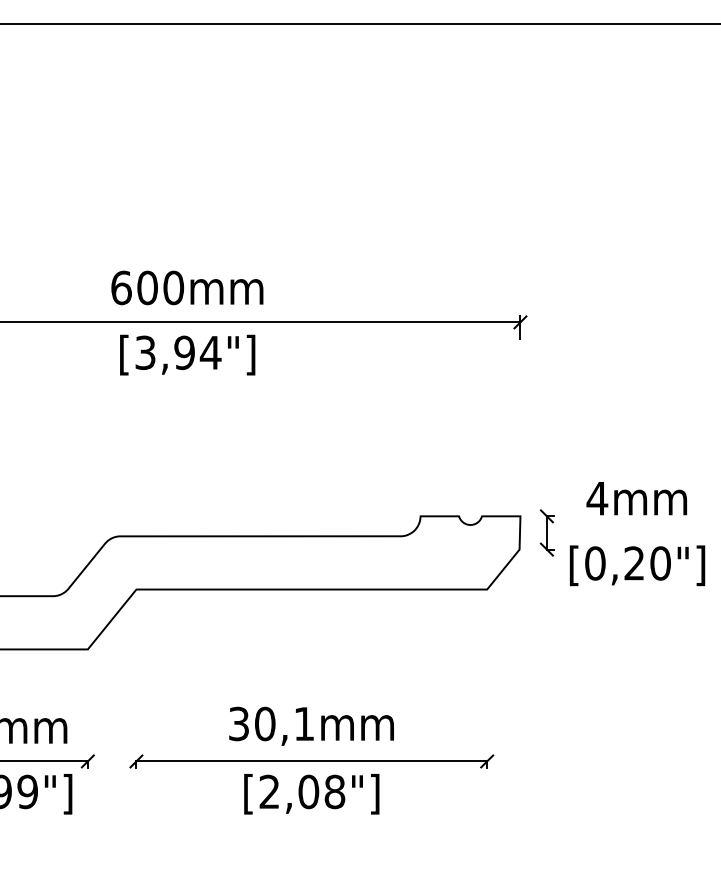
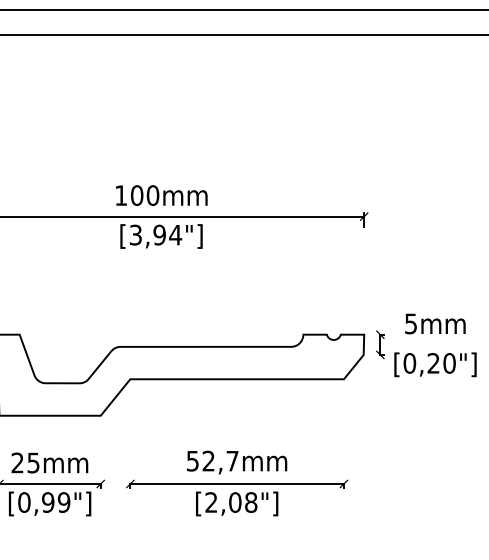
text: (121, 287) -> (121, 195), 600mm -> 100mm
text: (596, 497) -> (410, 323), 4mm -> 5mm
text: (271, 722) -> (212, 460), 30,1mm -> 52,7mm

